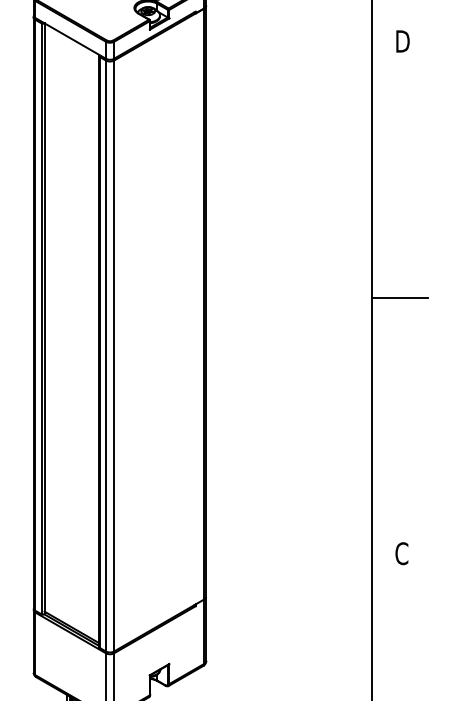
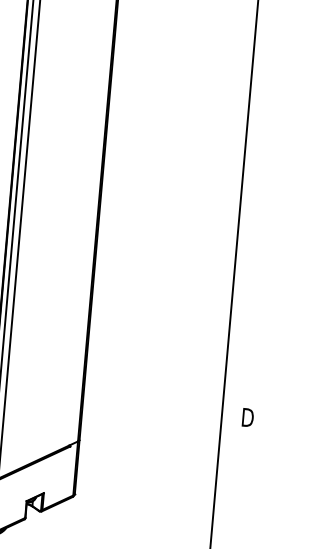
line: (399, 297) -> (263, 202), removed
text: (402, 553) -> (247, 417), C -> D

